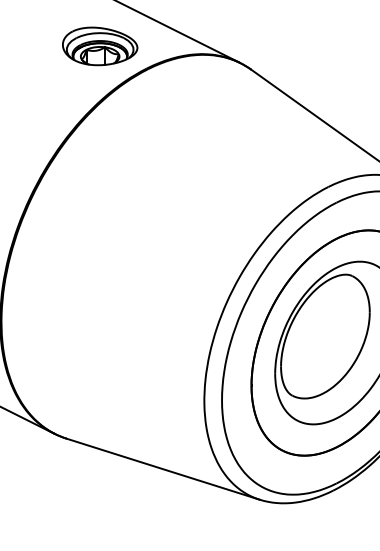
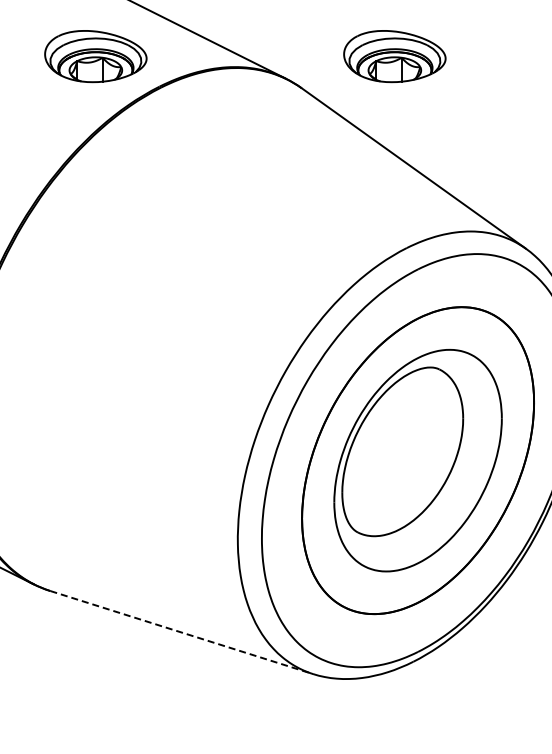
part: (319, 46) -> (394, 56), added
line: (163, 469) -> (181, 632), solid -> dashed

